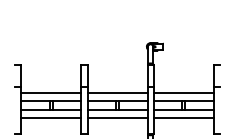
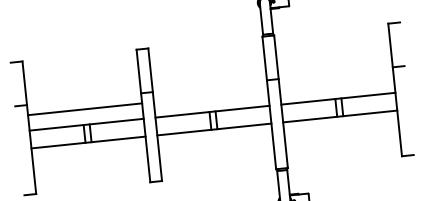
line: (117, 92) -> (210, 95), removed
line: (183, 92) -> (336, 82), removed
line: (51, 118) -> (90, 158), removed
line: (117, 118) -> (216, 145), removed
line: (183, 118) -> (341, 132), removed

